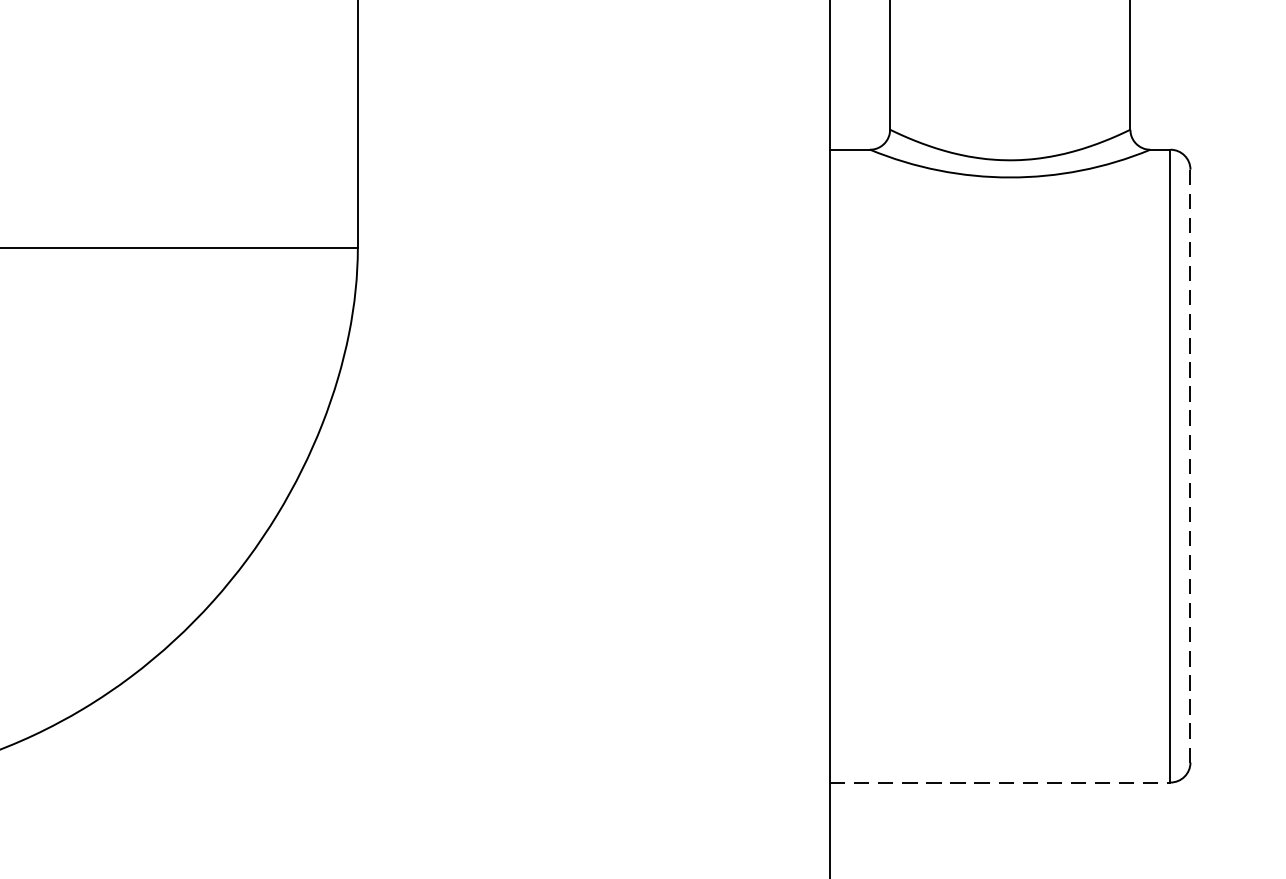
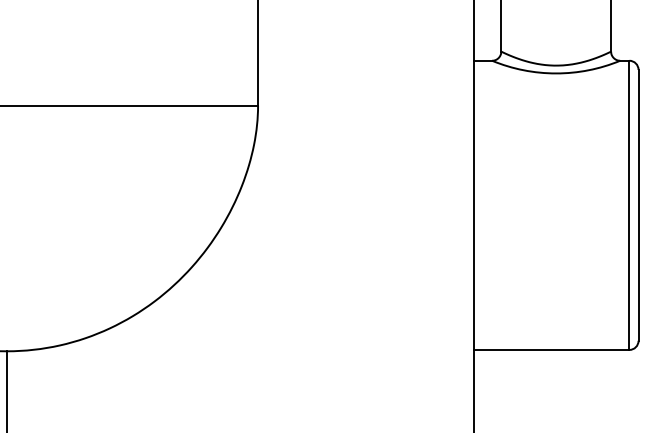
line: (1190, 466) -> (638, 205), dashed -> solid
line: (999, 781) -> (551, 349), dashed -> solid

